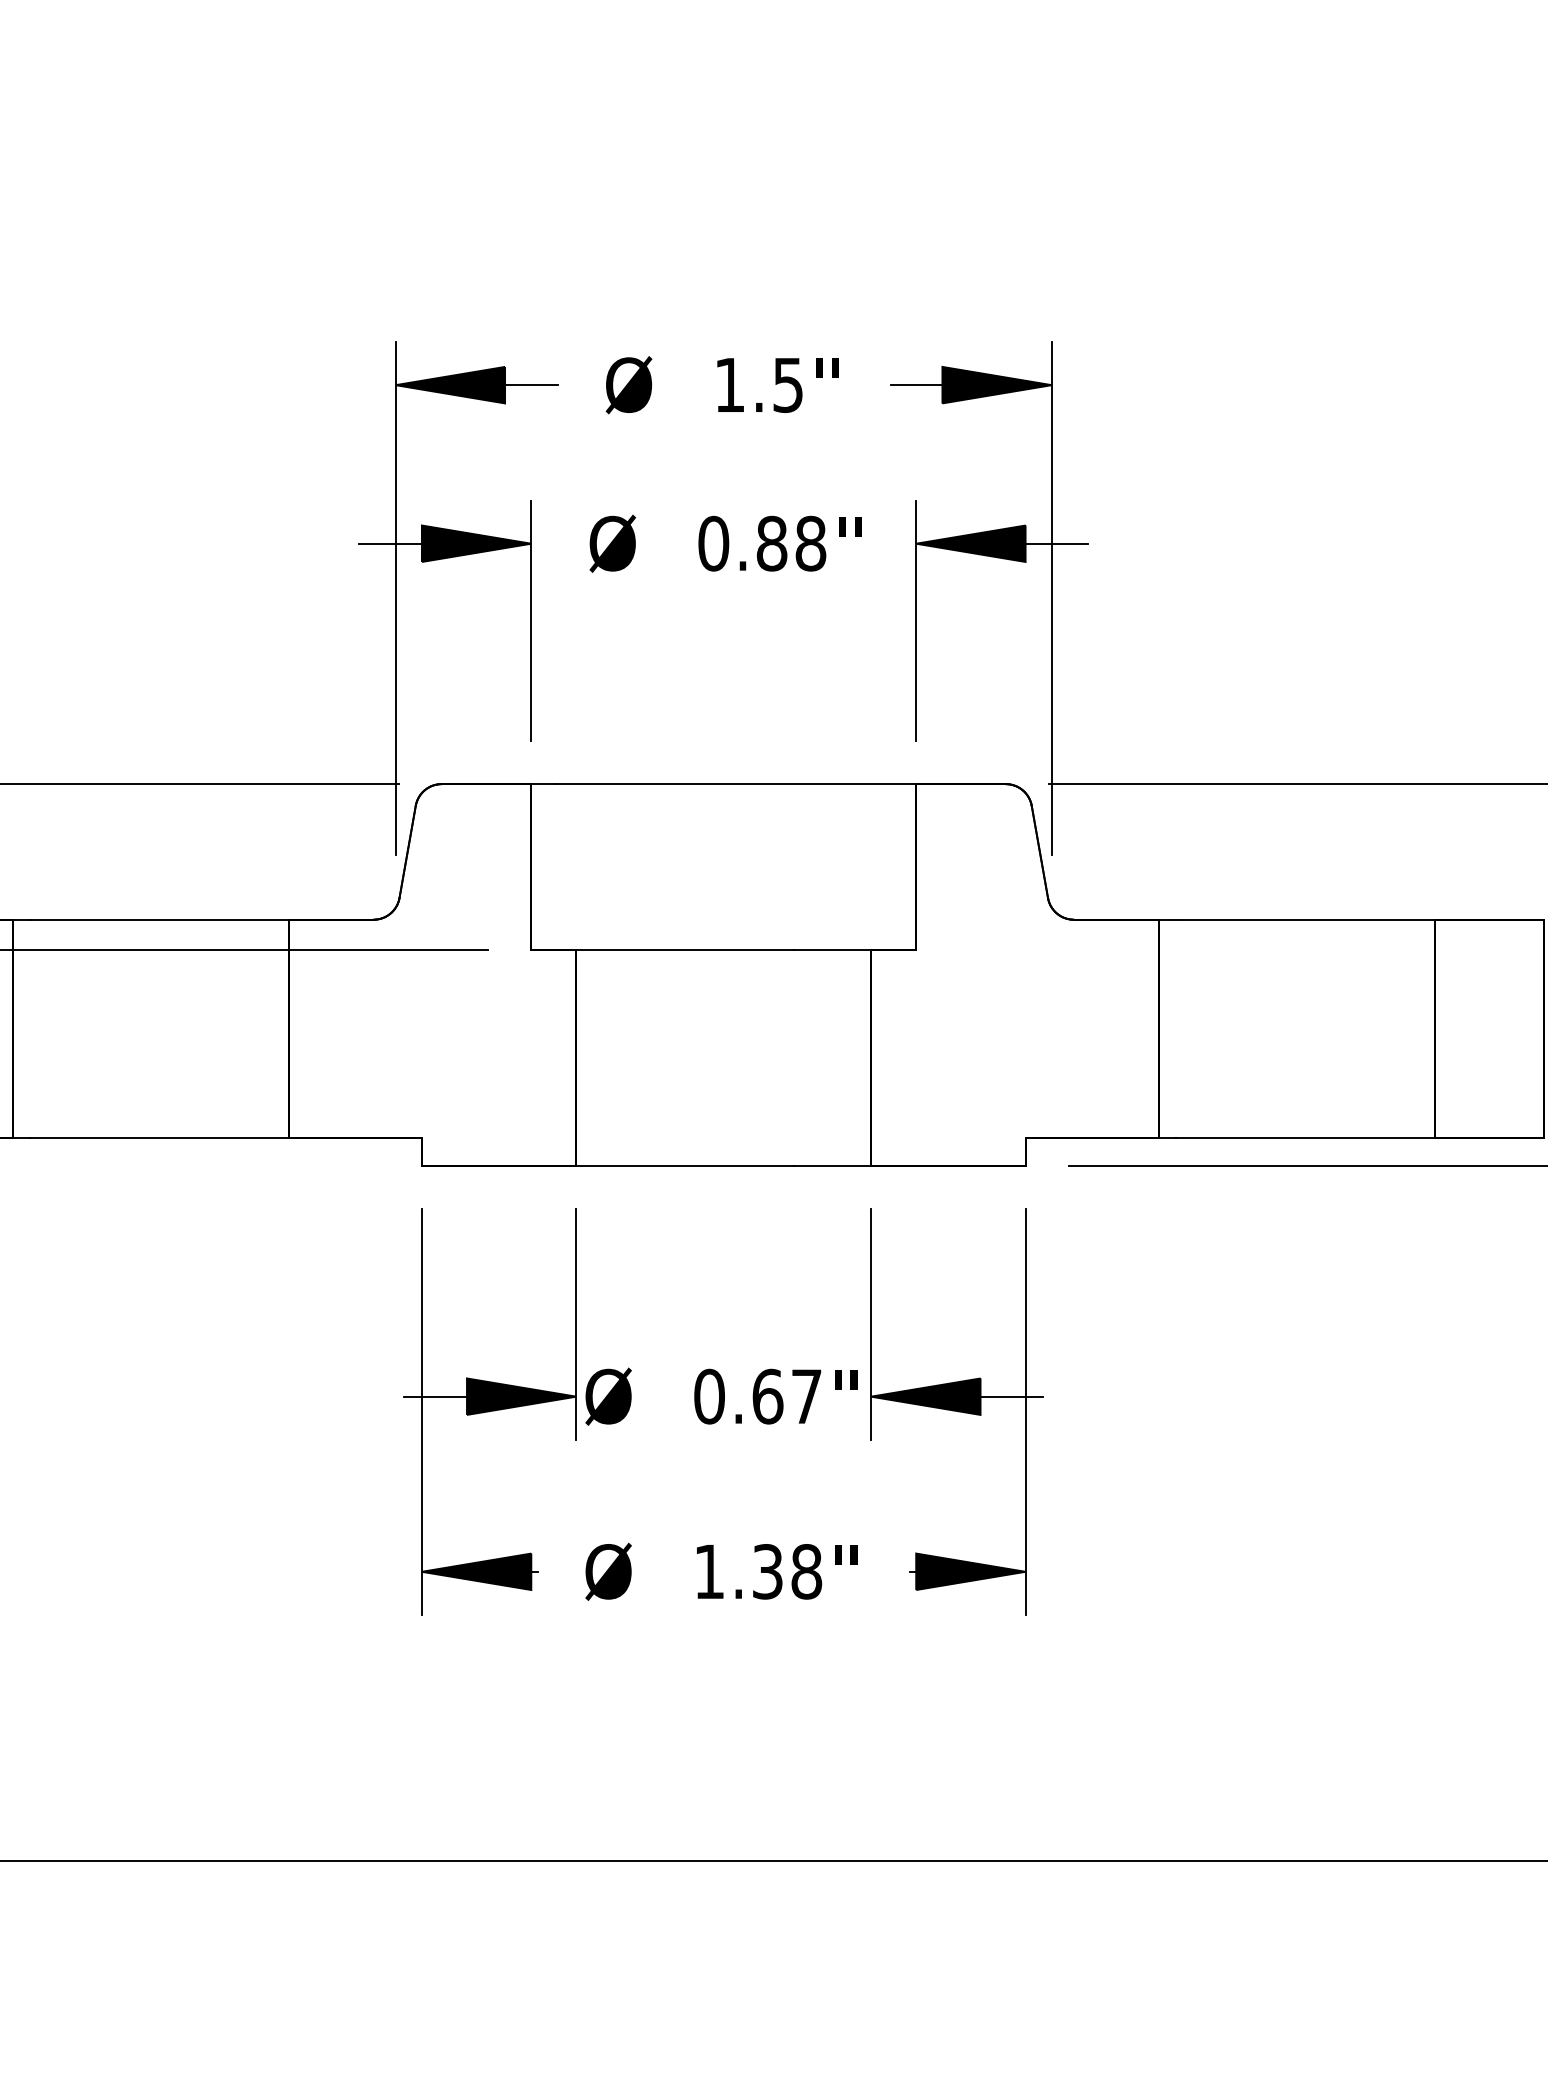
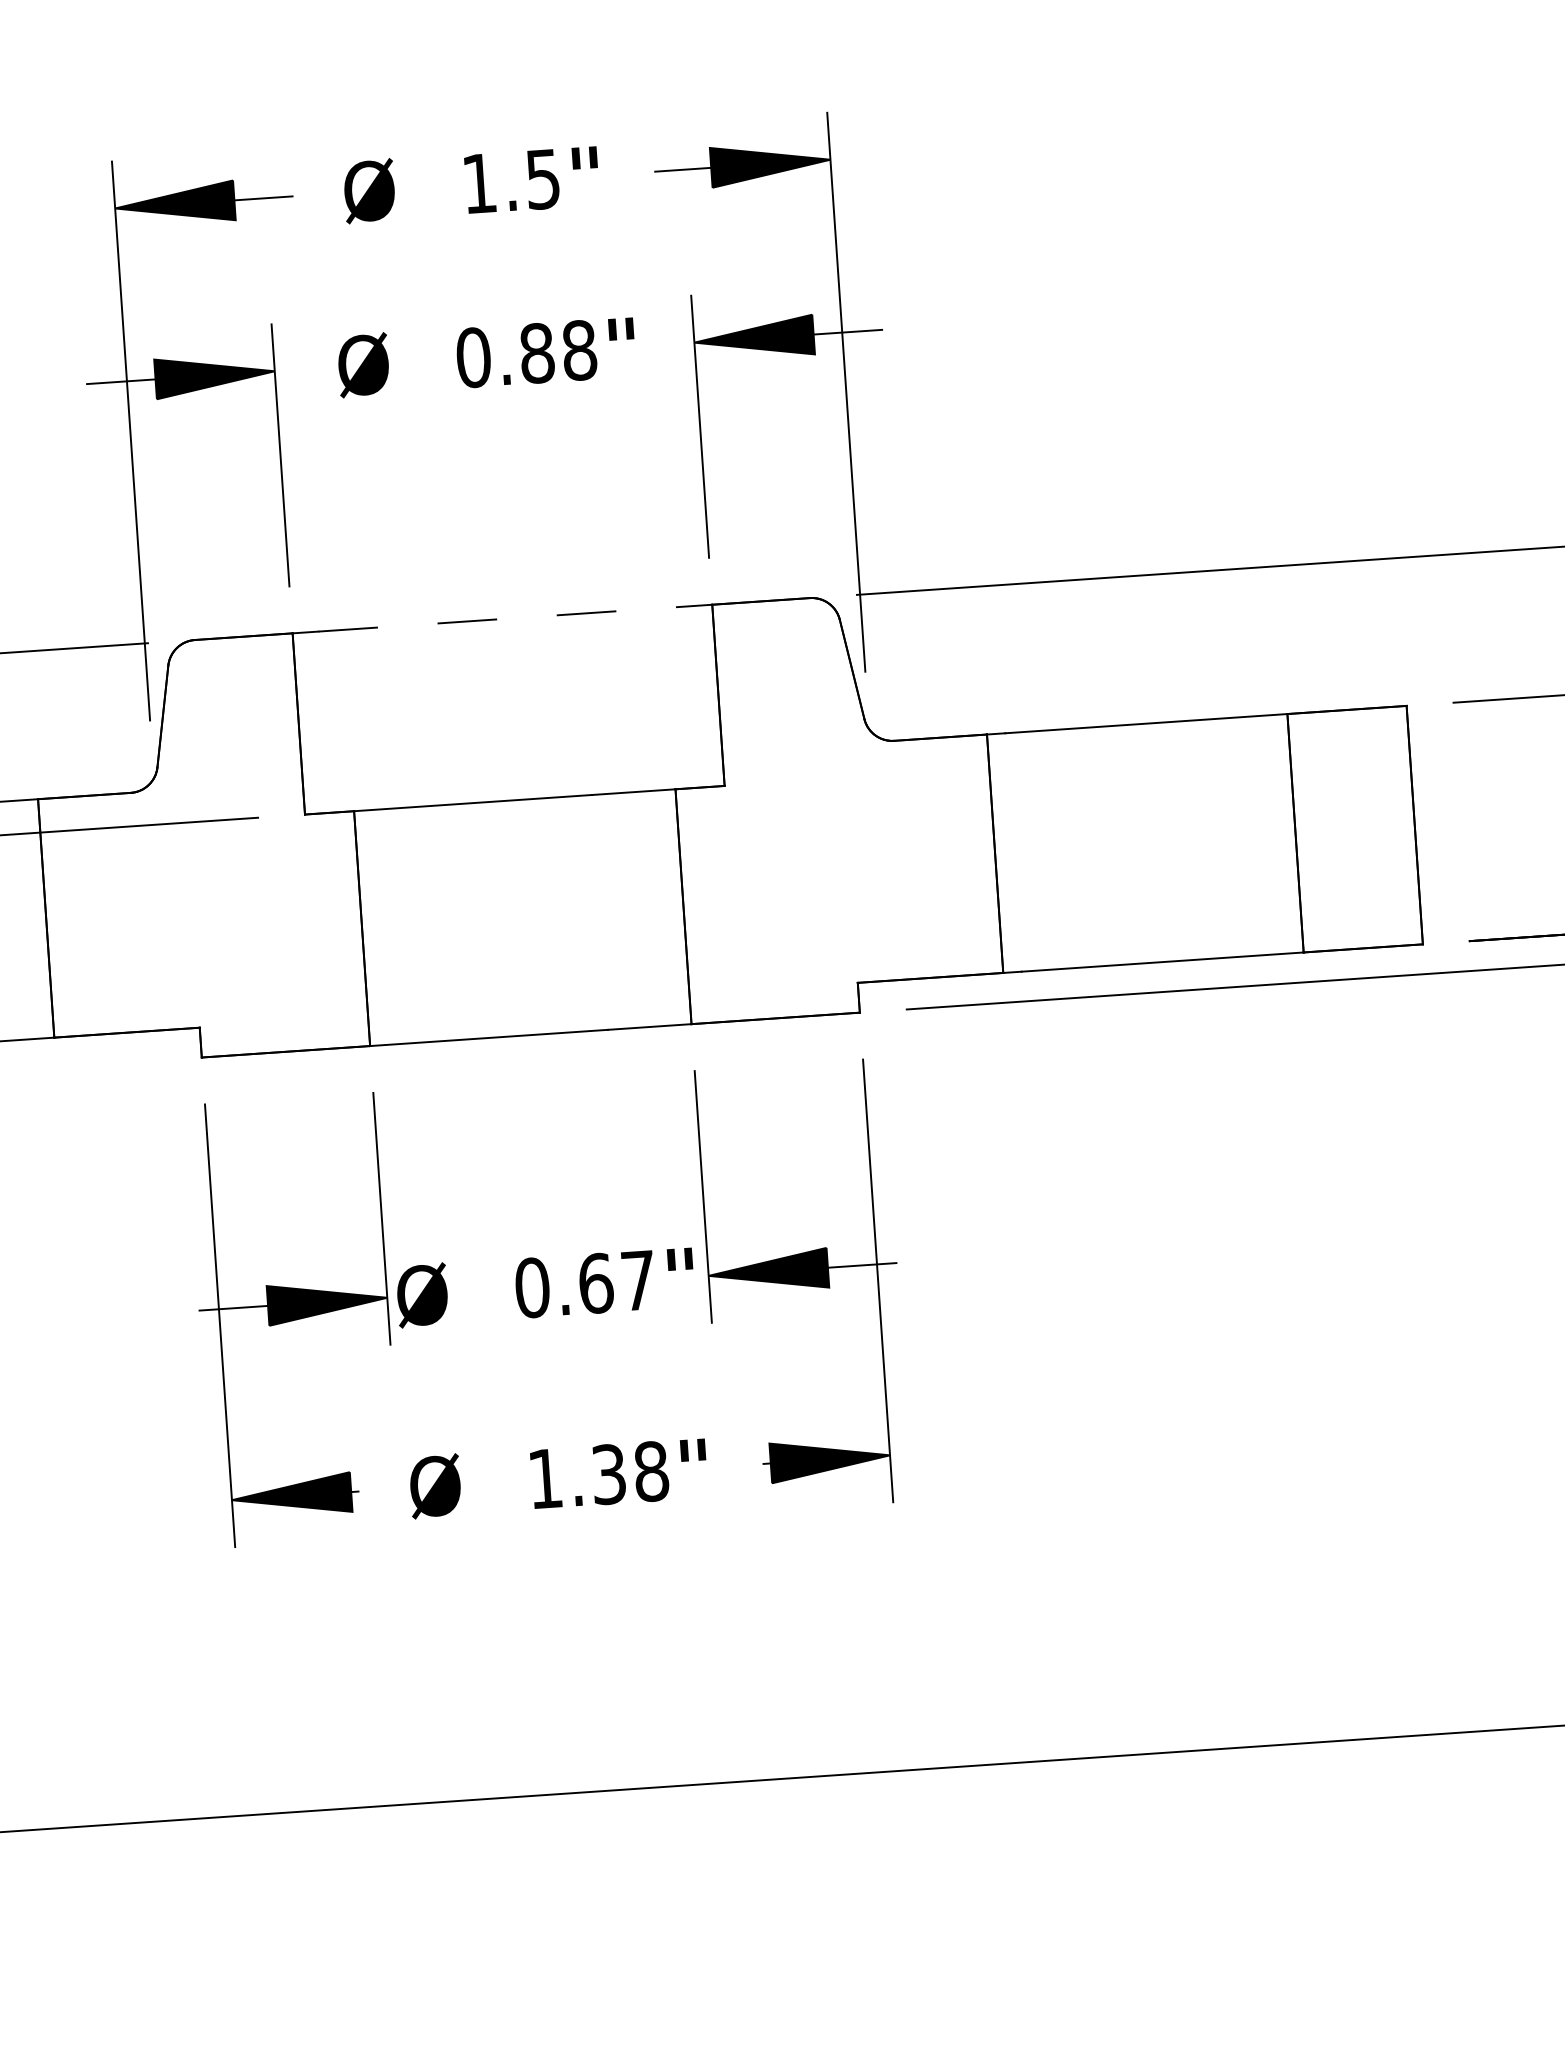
line: (735, 784) -> (515, 618), solid -> dashed

